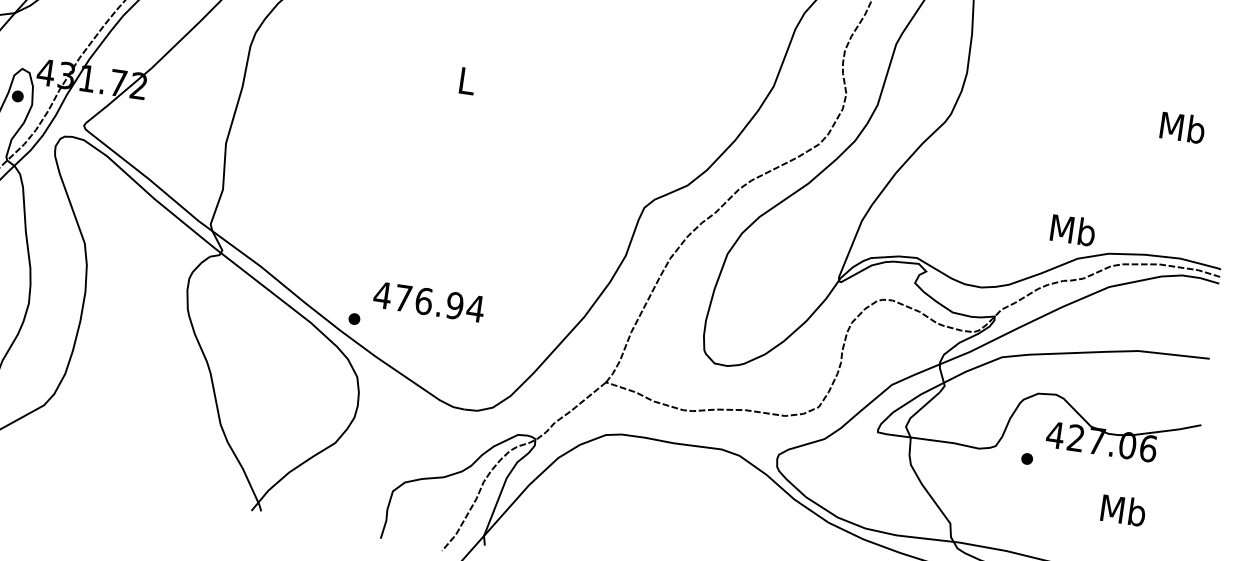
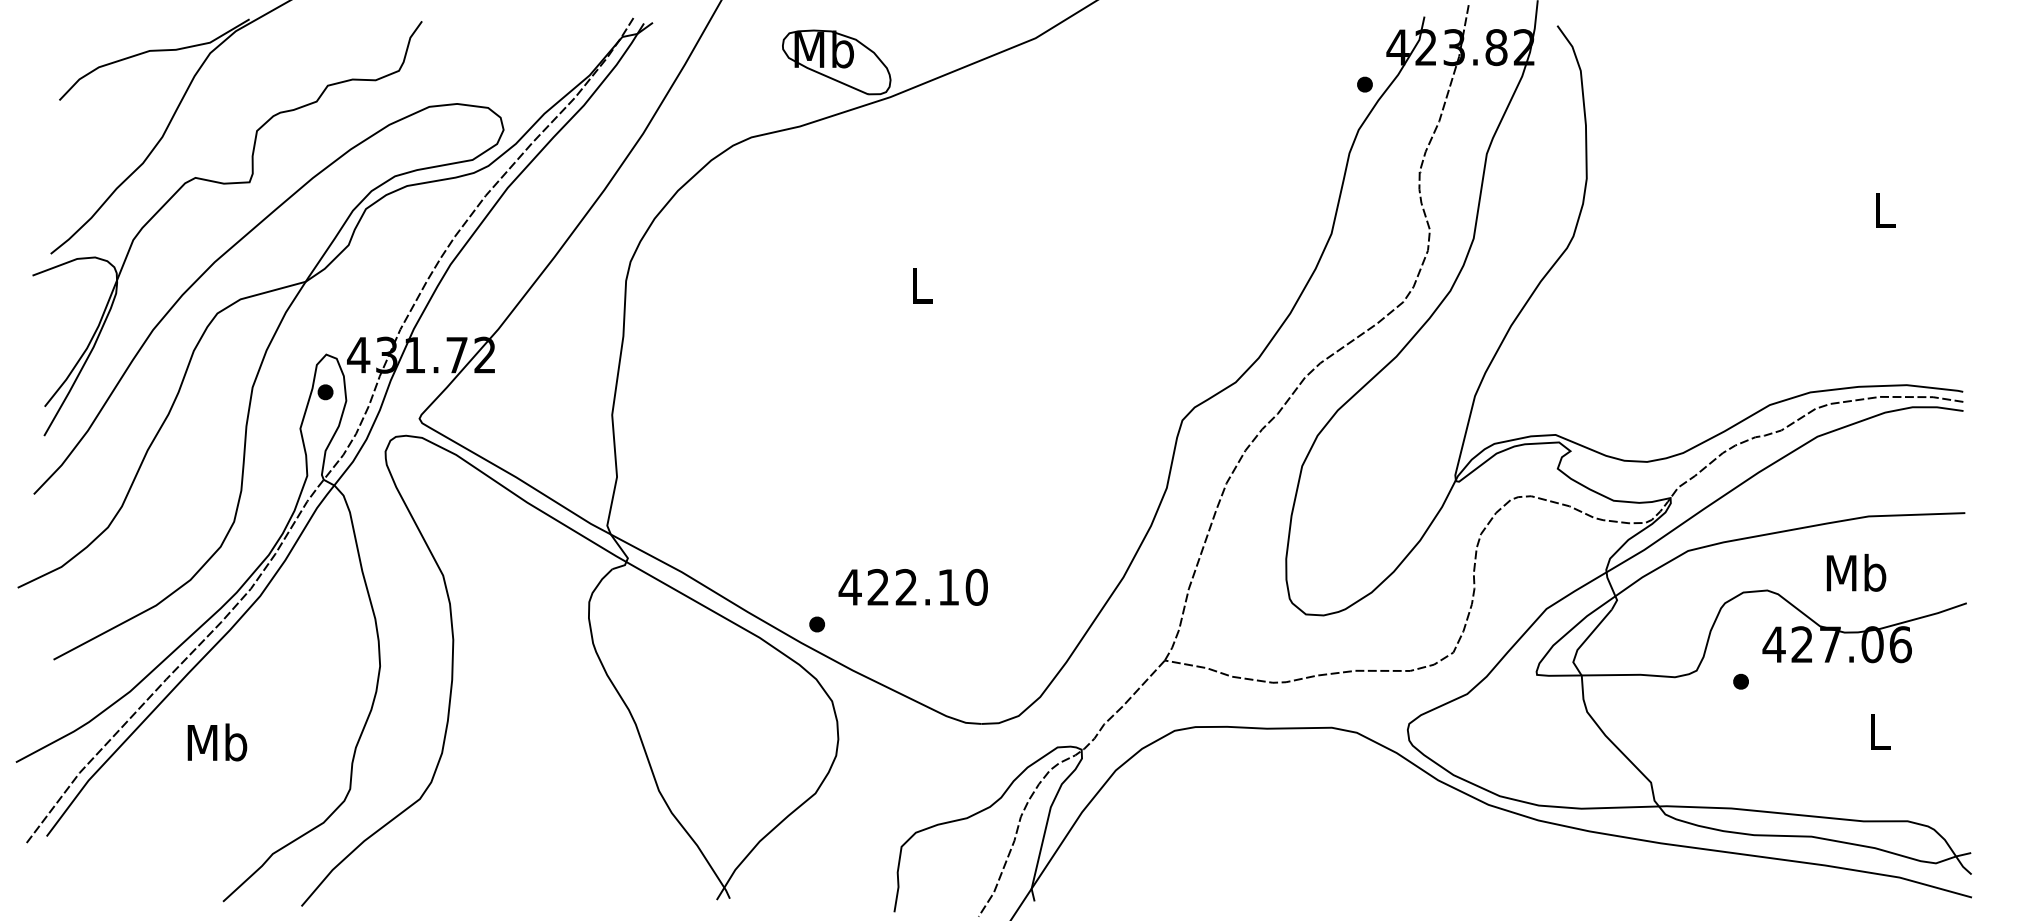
text: (1182, 127) -> (1884, 210), Mb -> L
text: (1073, 229) -> (1856, 572), moved
text: (439, 302) -> (927, 586), 476.94 -> 422.10
text: (1123, 510) -> (1879, 731), Mb -> L

